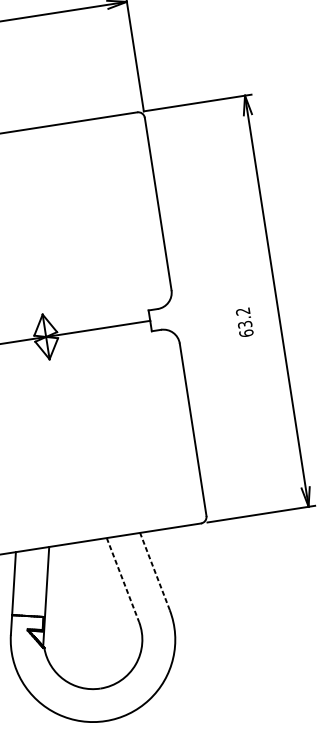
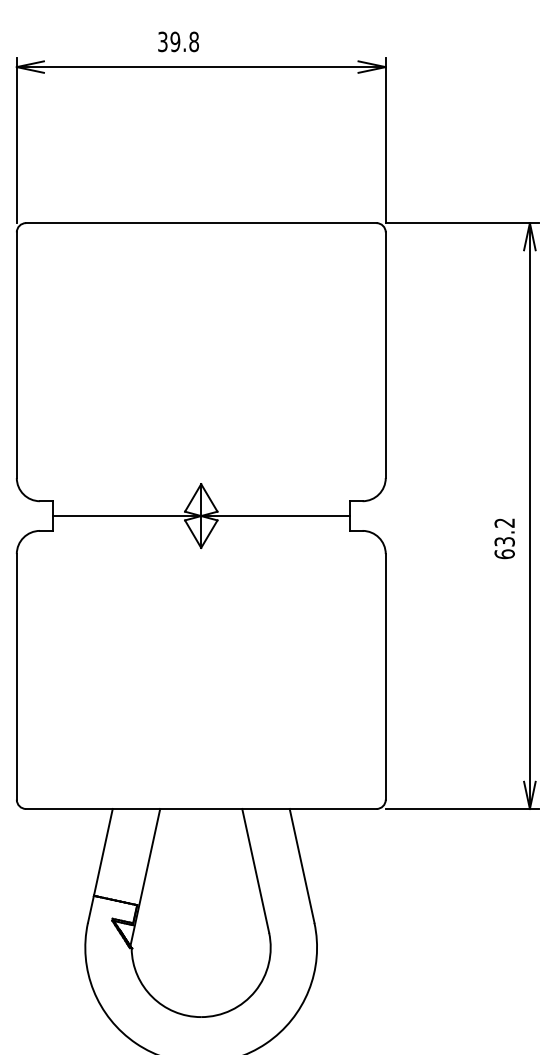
text: (244, 322) -> (504, 538), moved
line: (155, 571) -> (302, 865), dashed -> solid
line: (122, 580) -> (255, 871), dashed -> solid

